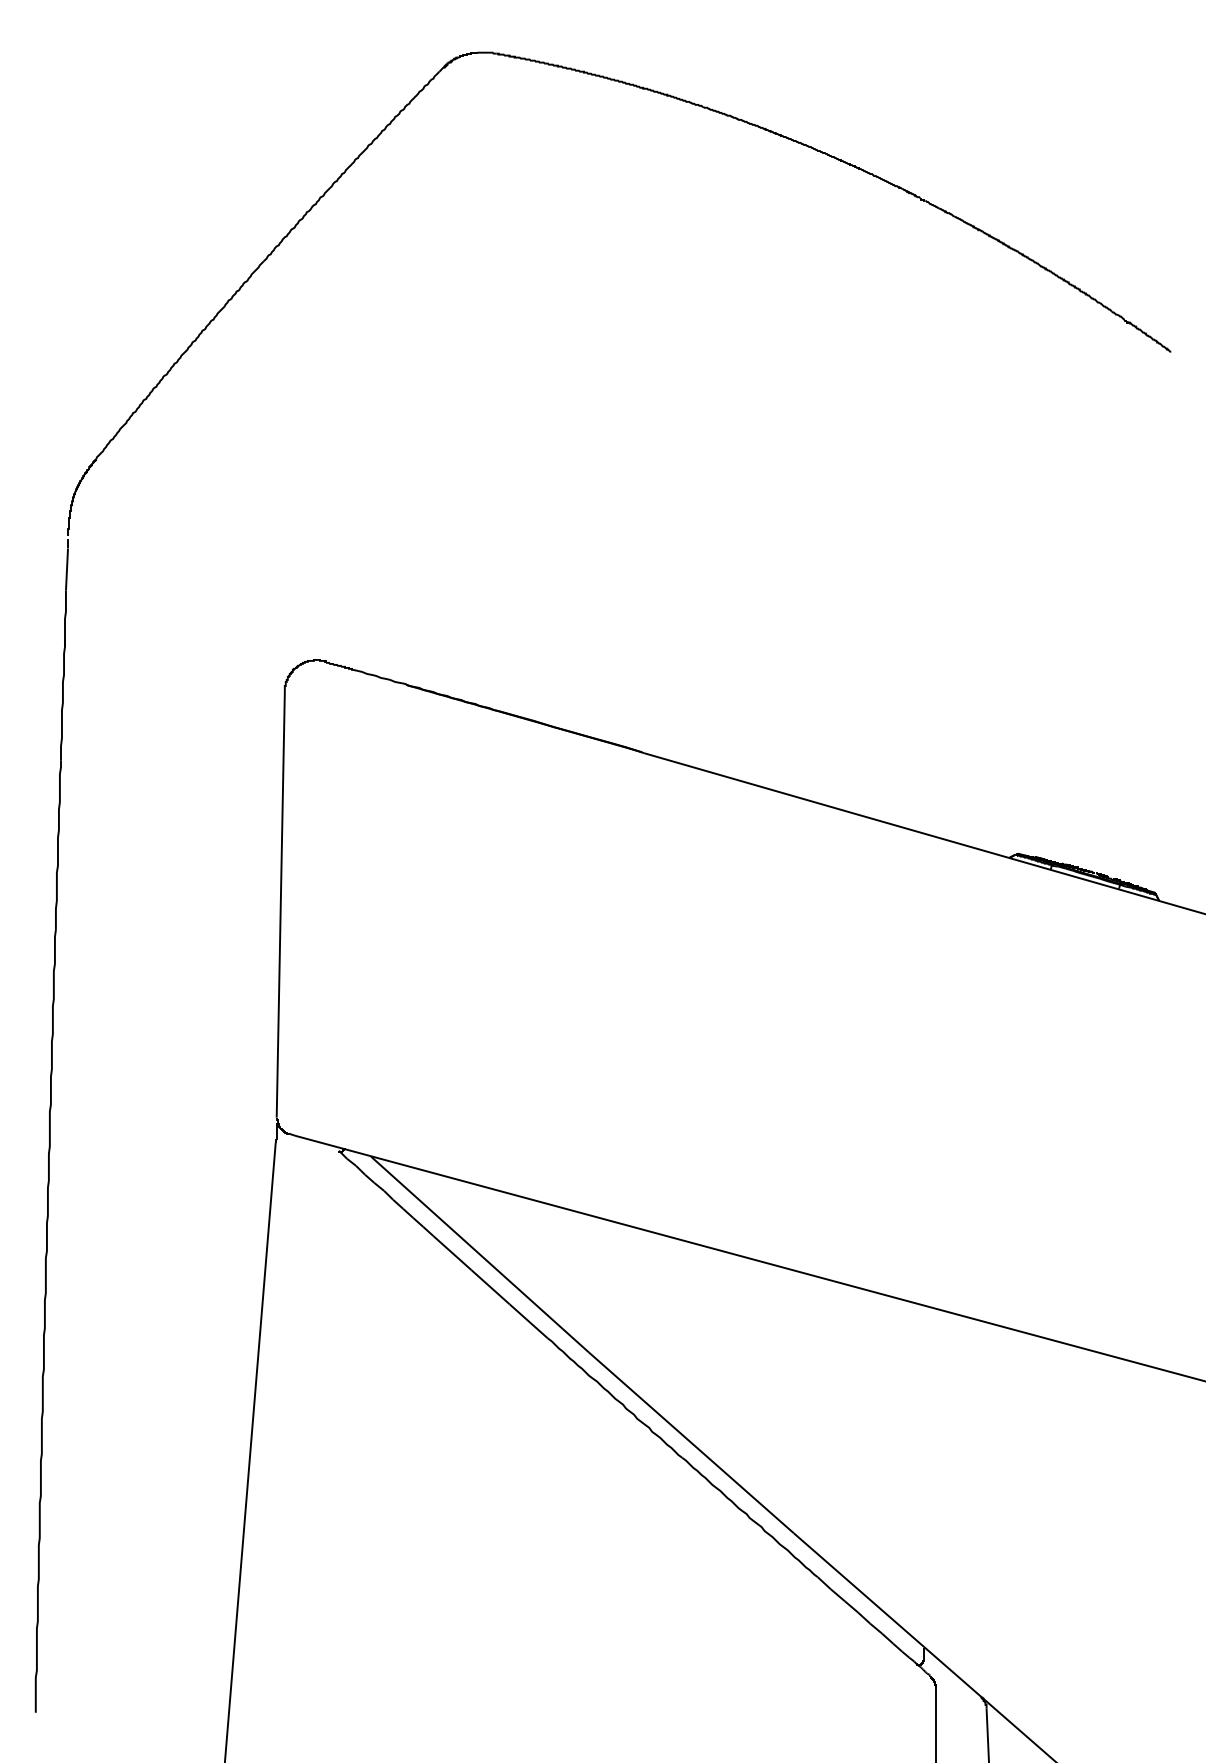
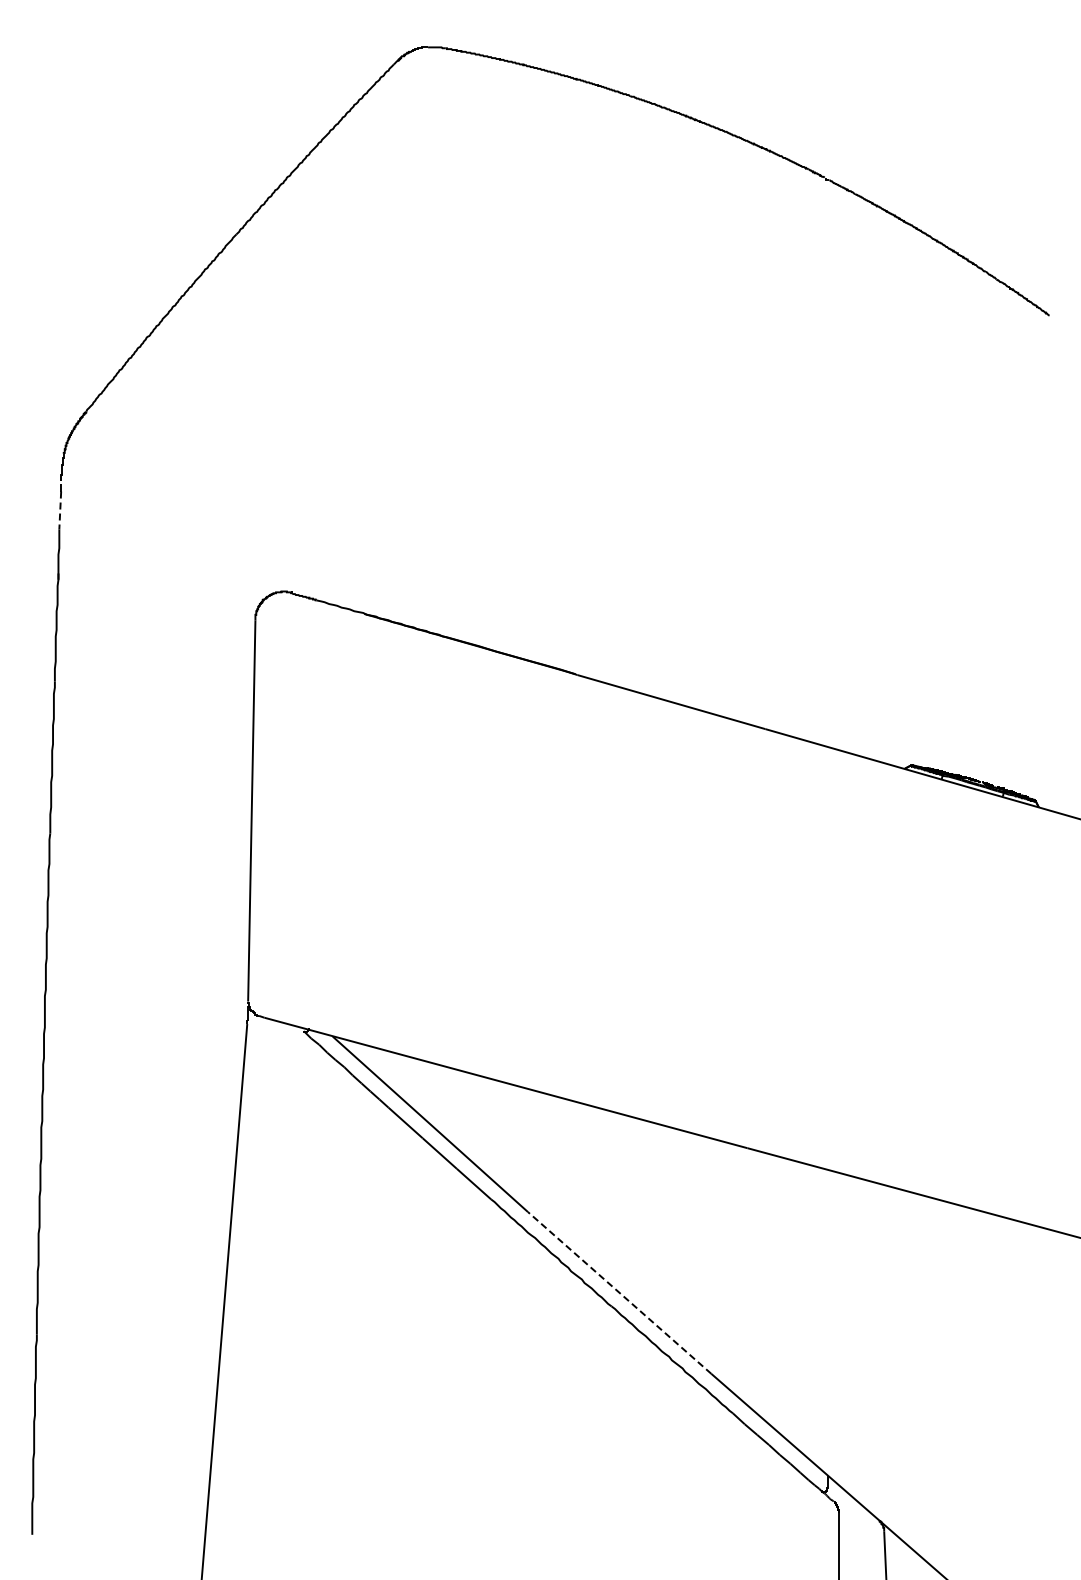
line: (67, 569) -> (60, 510), solid -> dashed
line: (691, 1442) -> (619, 1292), solid -> dashed

